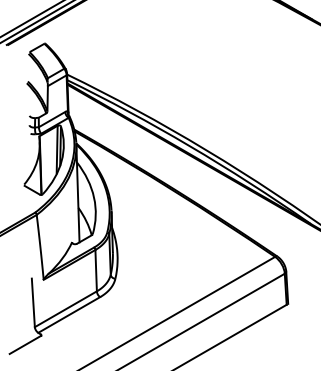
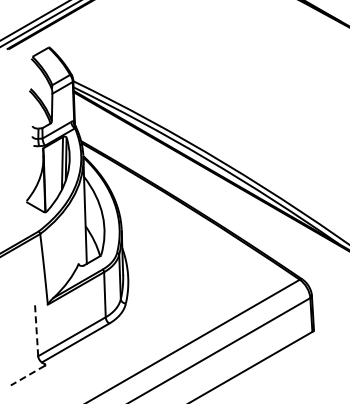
line: (33, 302) -> (36, 329), solid -> dashed
line: (25, 344) -> (27, 375), solid -> dashed

